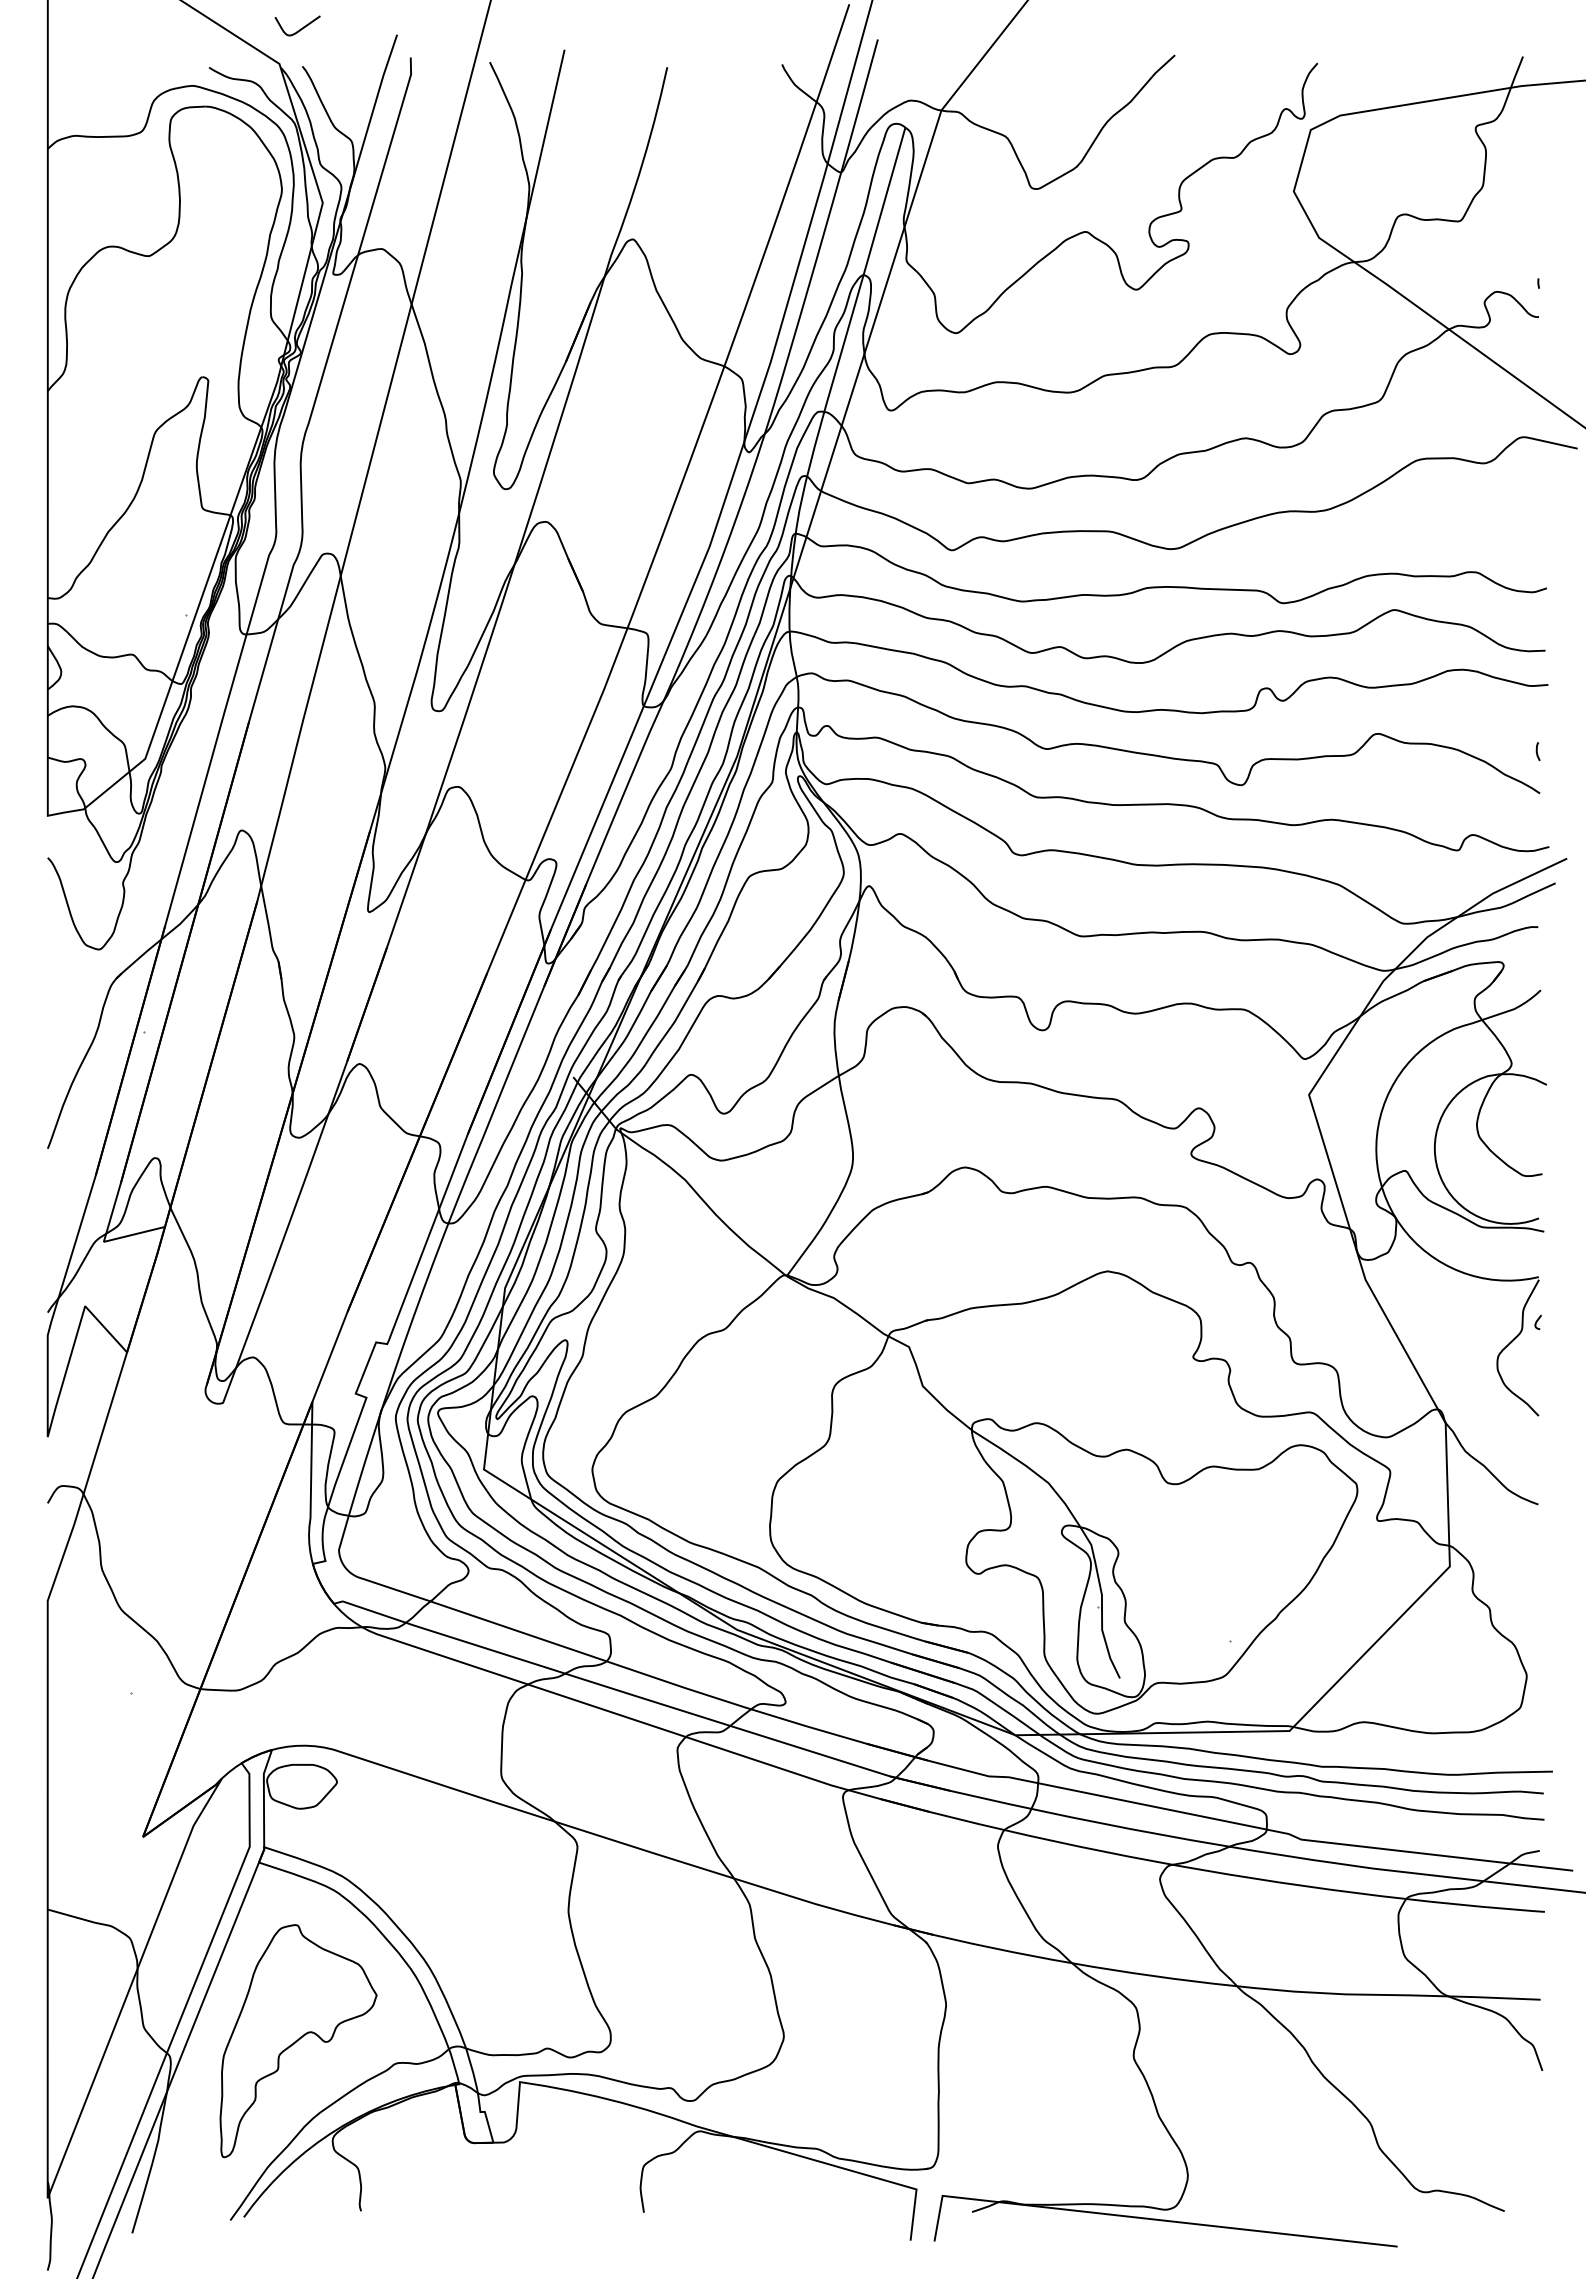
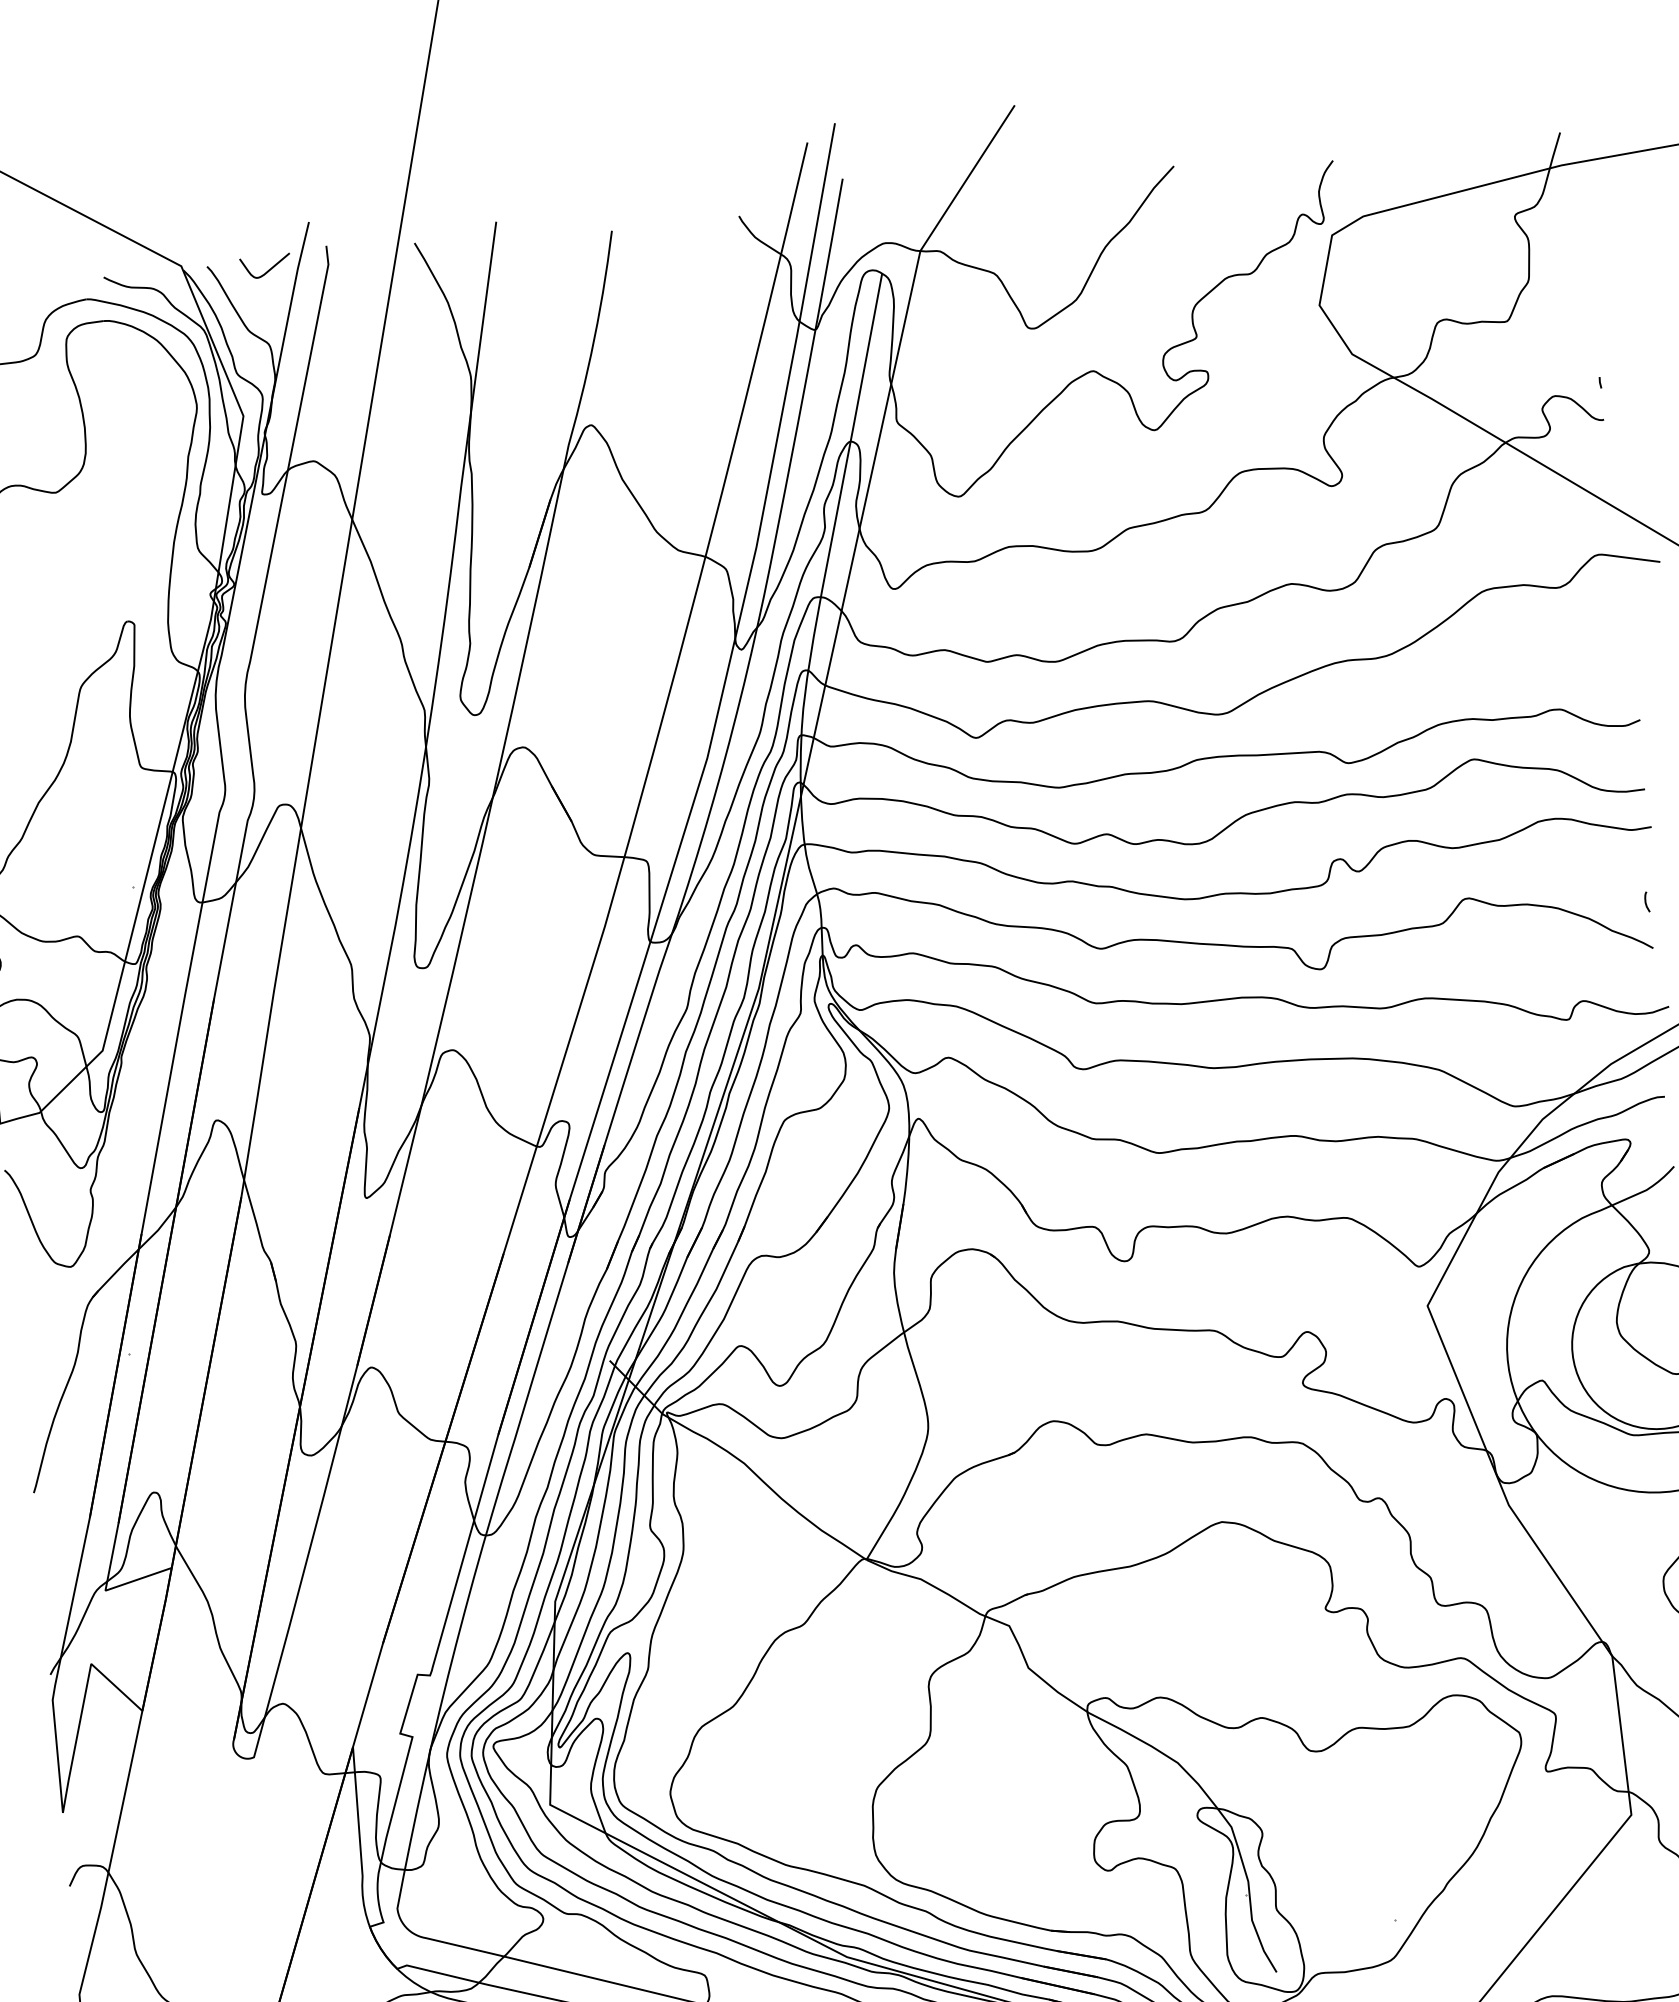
curve: (300, 28) -> (268, 268), moved

